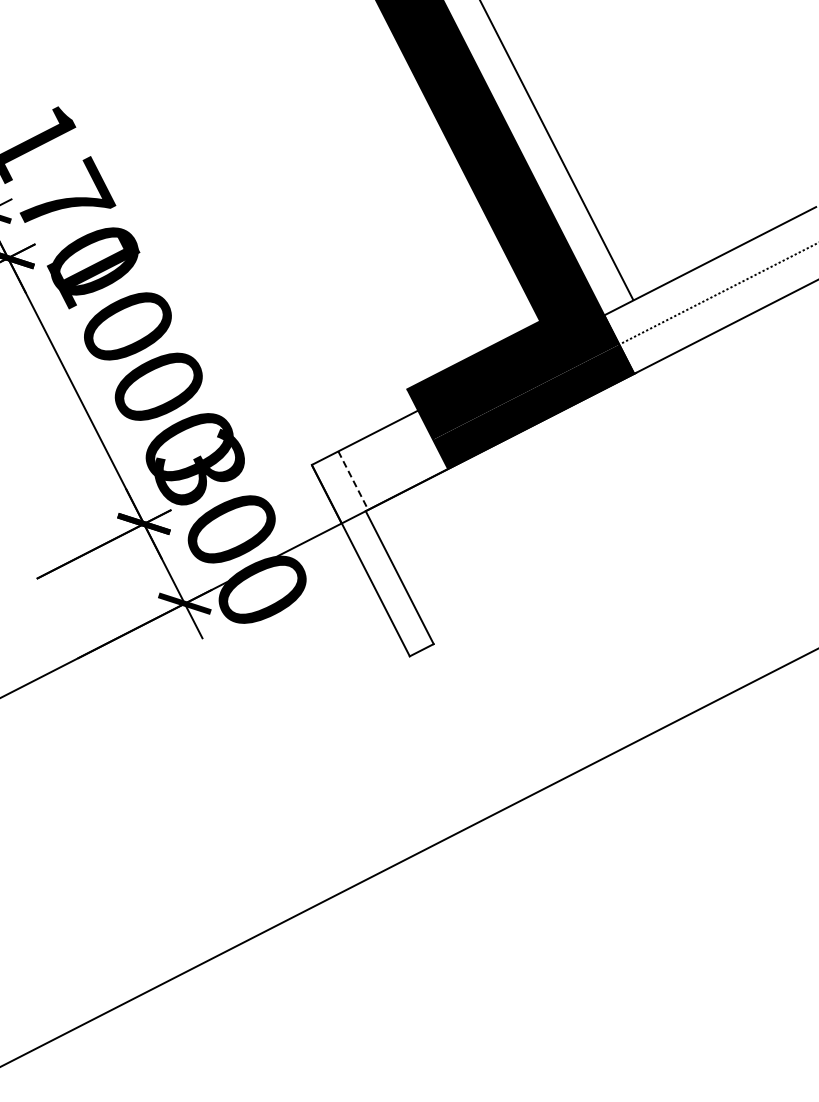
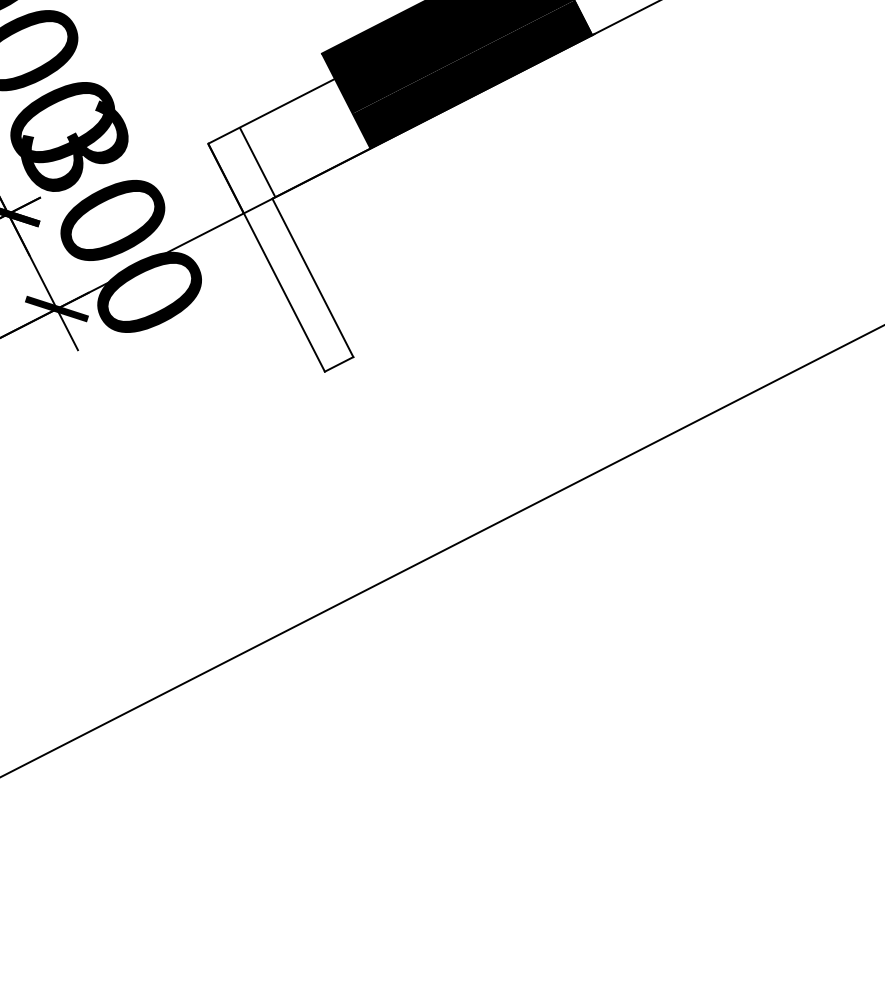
line: (353, 480) -> (257, 162), dashed -> solid

